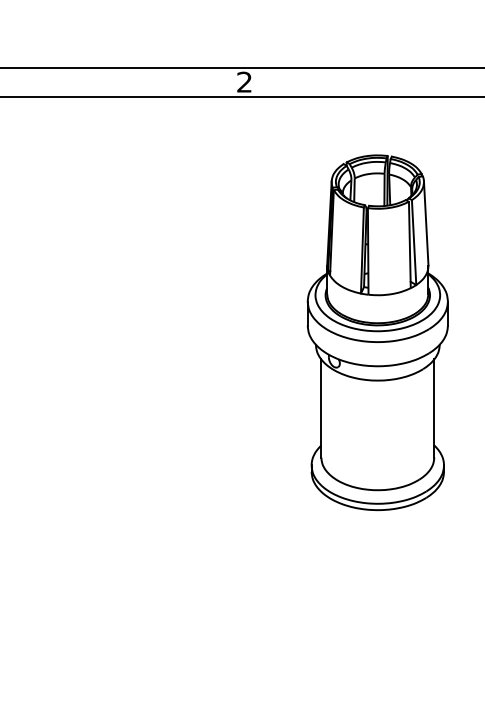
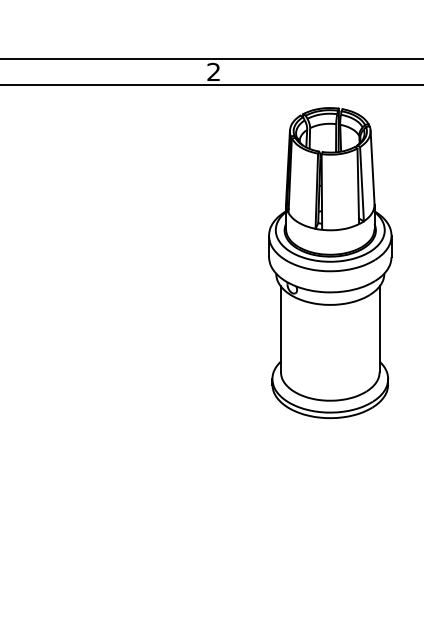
part: (377, 332) -> (330, 262), moved

